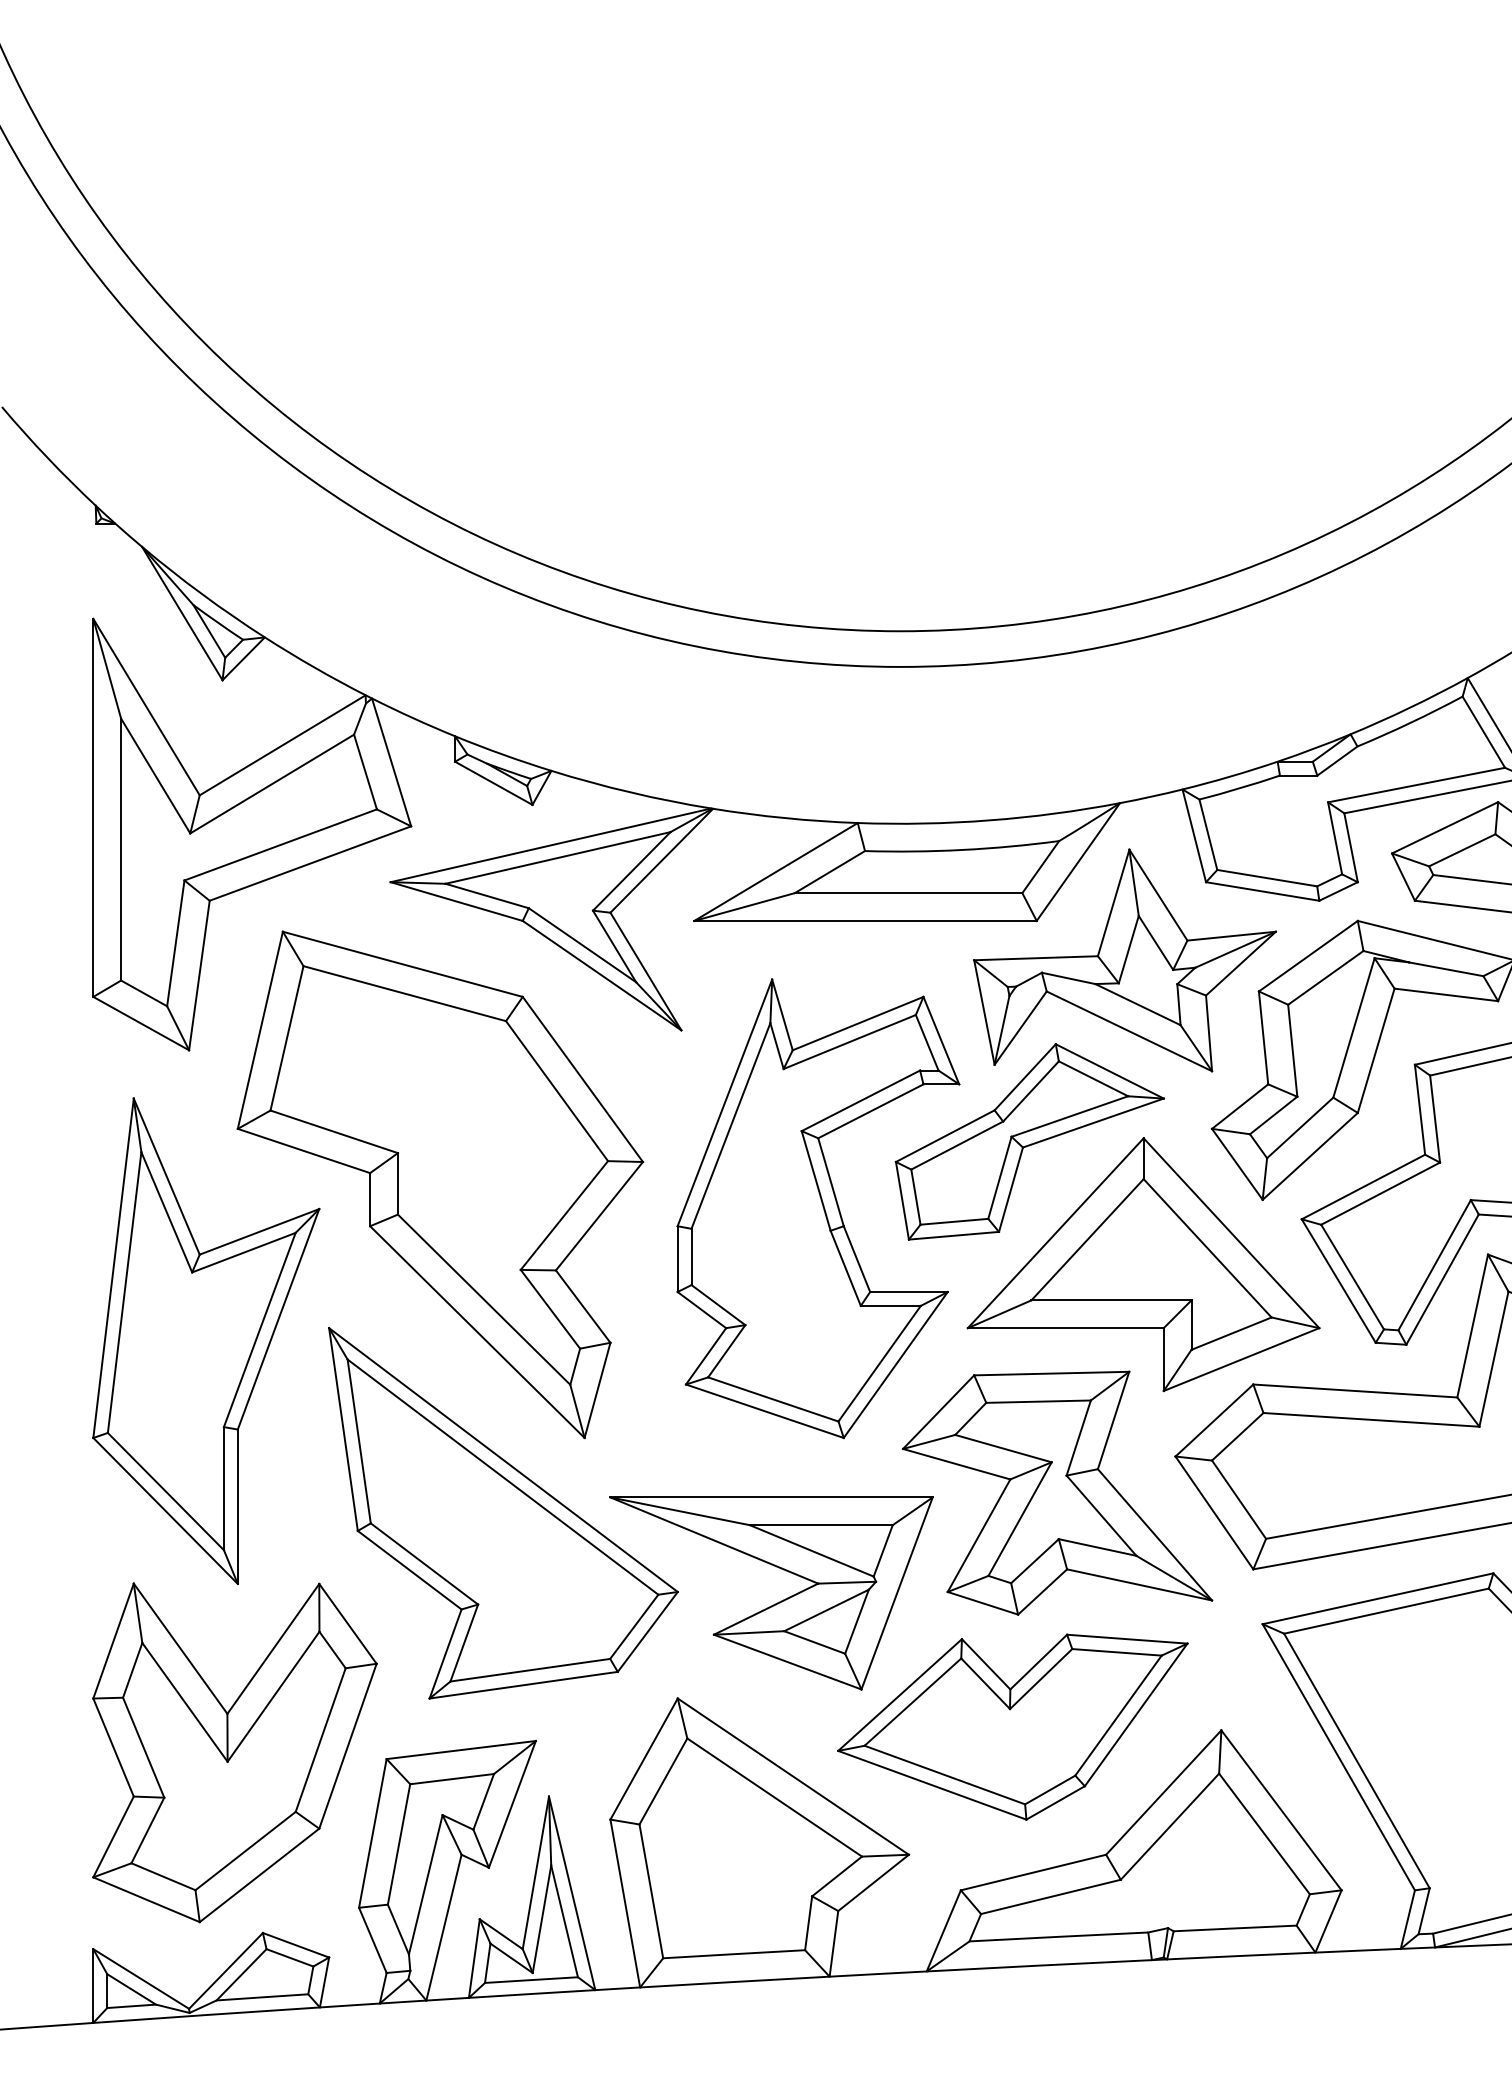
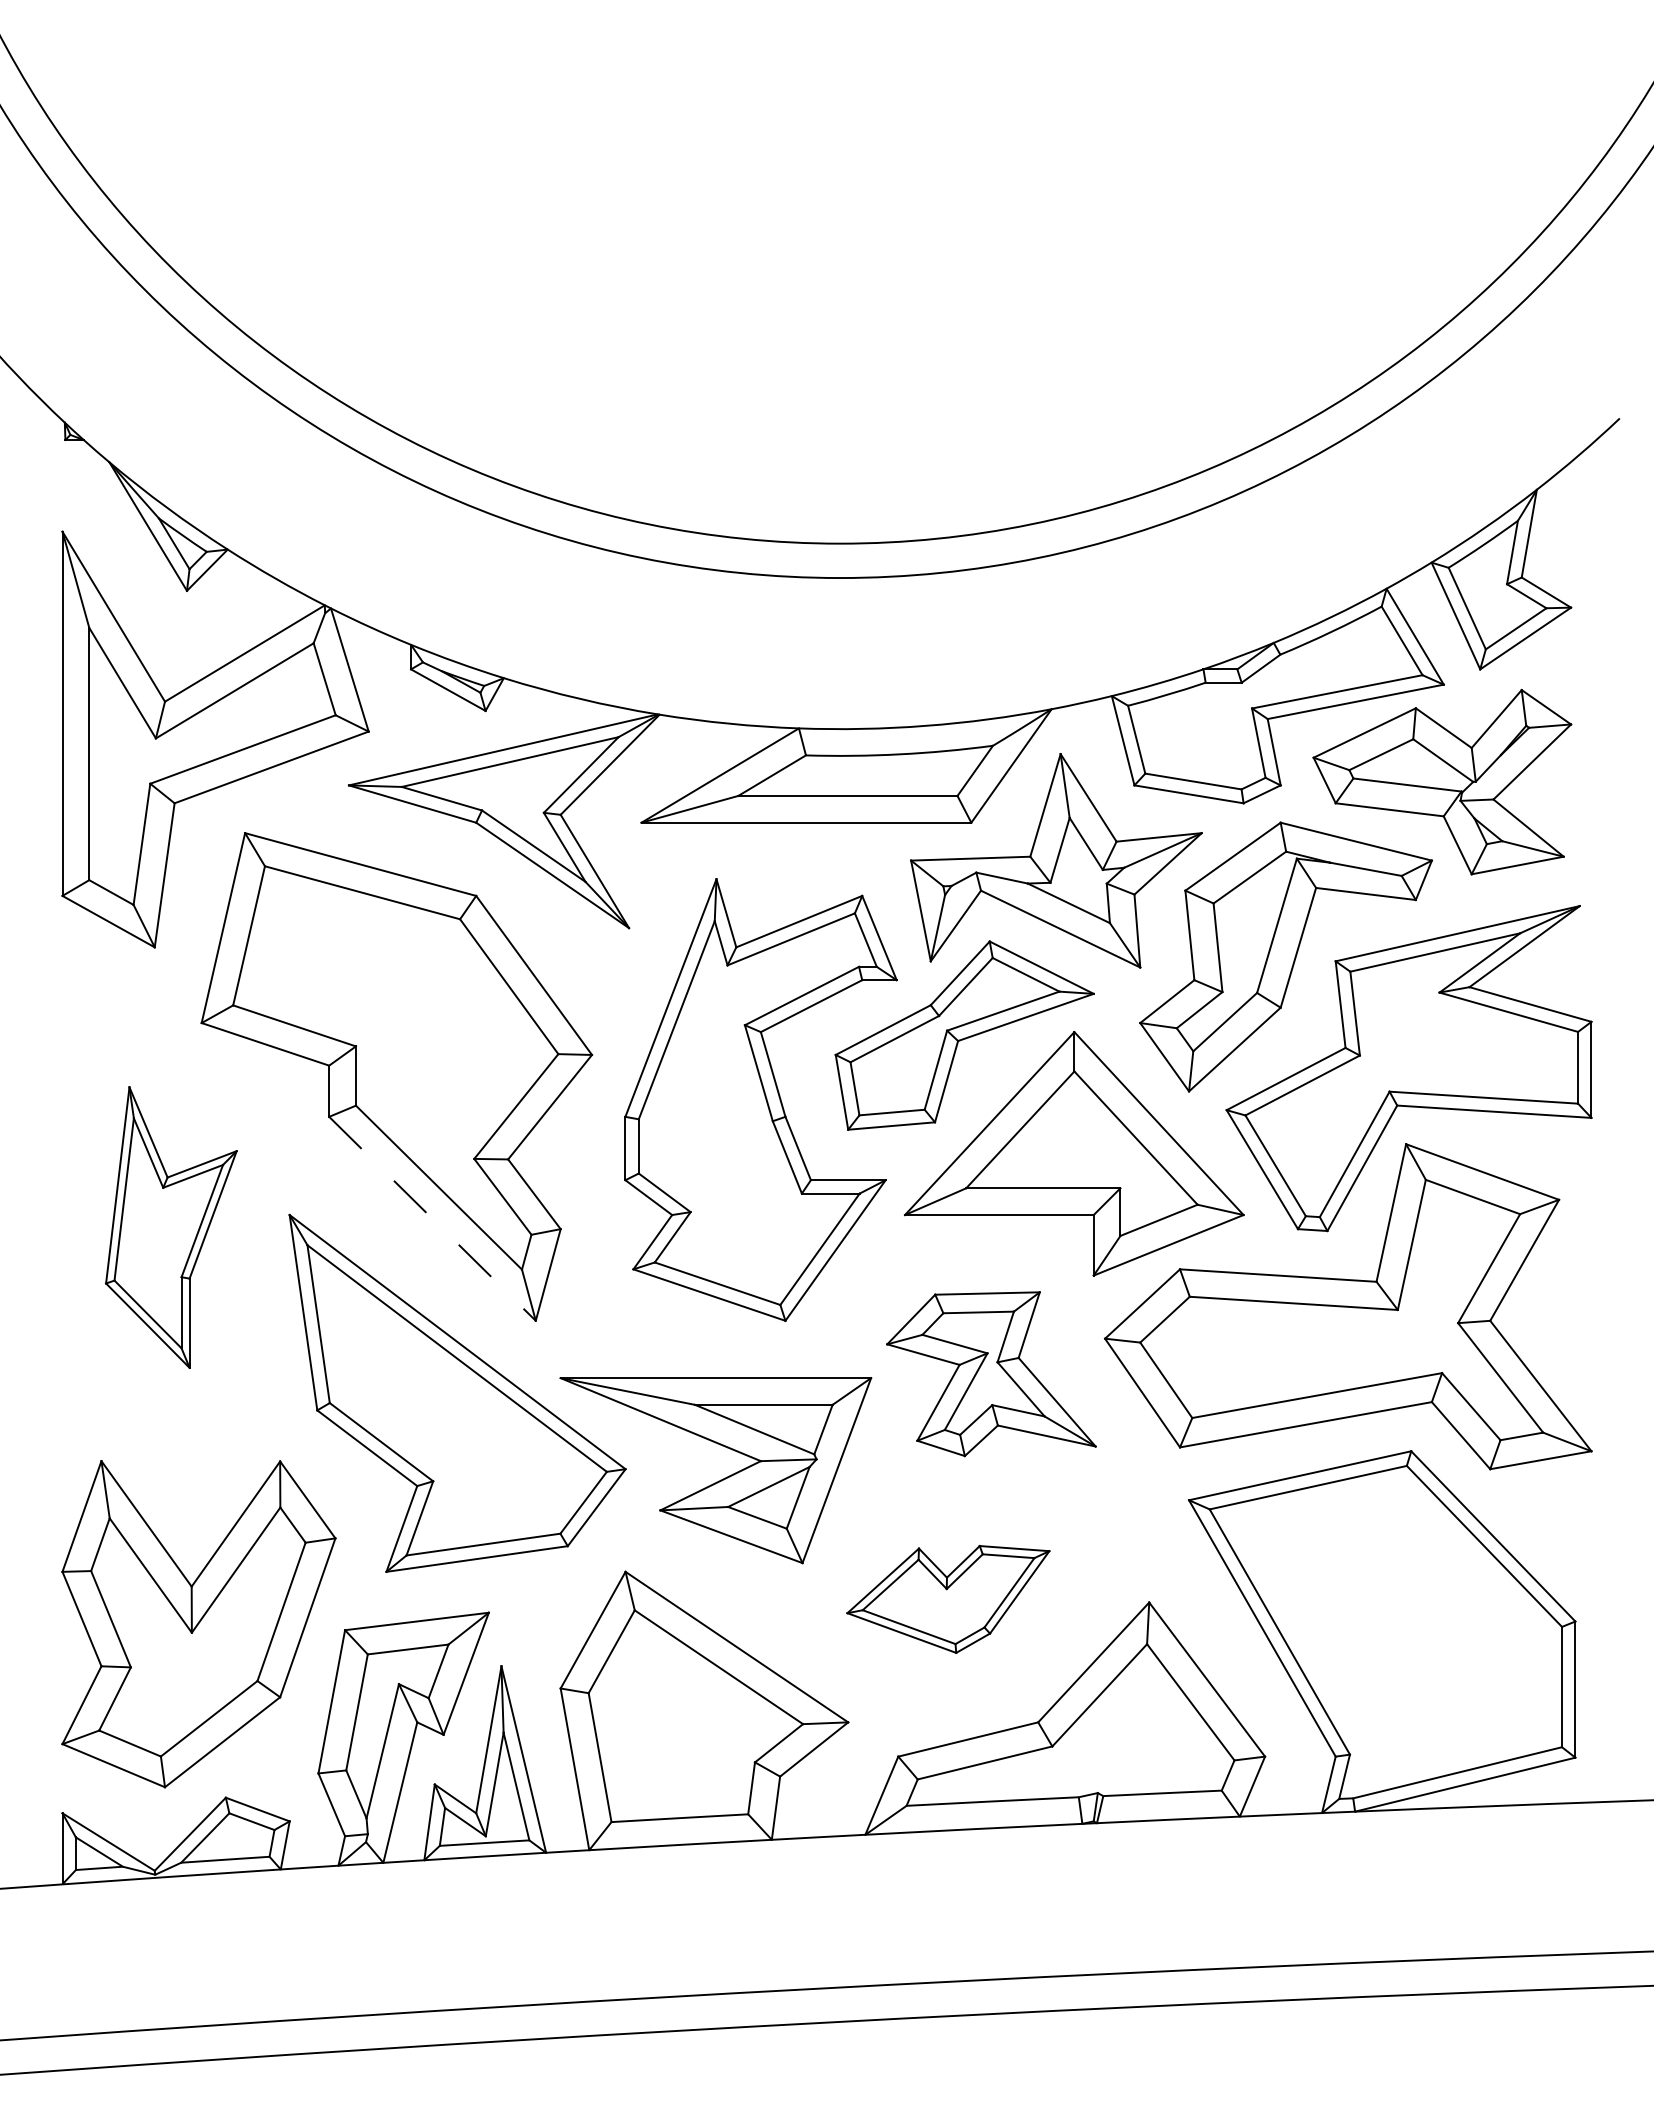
line: (477, 1332) -> (432, 1219), solid -> dashed
part: (206, 1341) -> (171, 1227), size x0.6
part: (1057, 1493) -> (991, 1374), size x0.7
part: (1012, 1727) -> (948, 1599), size x0.6

